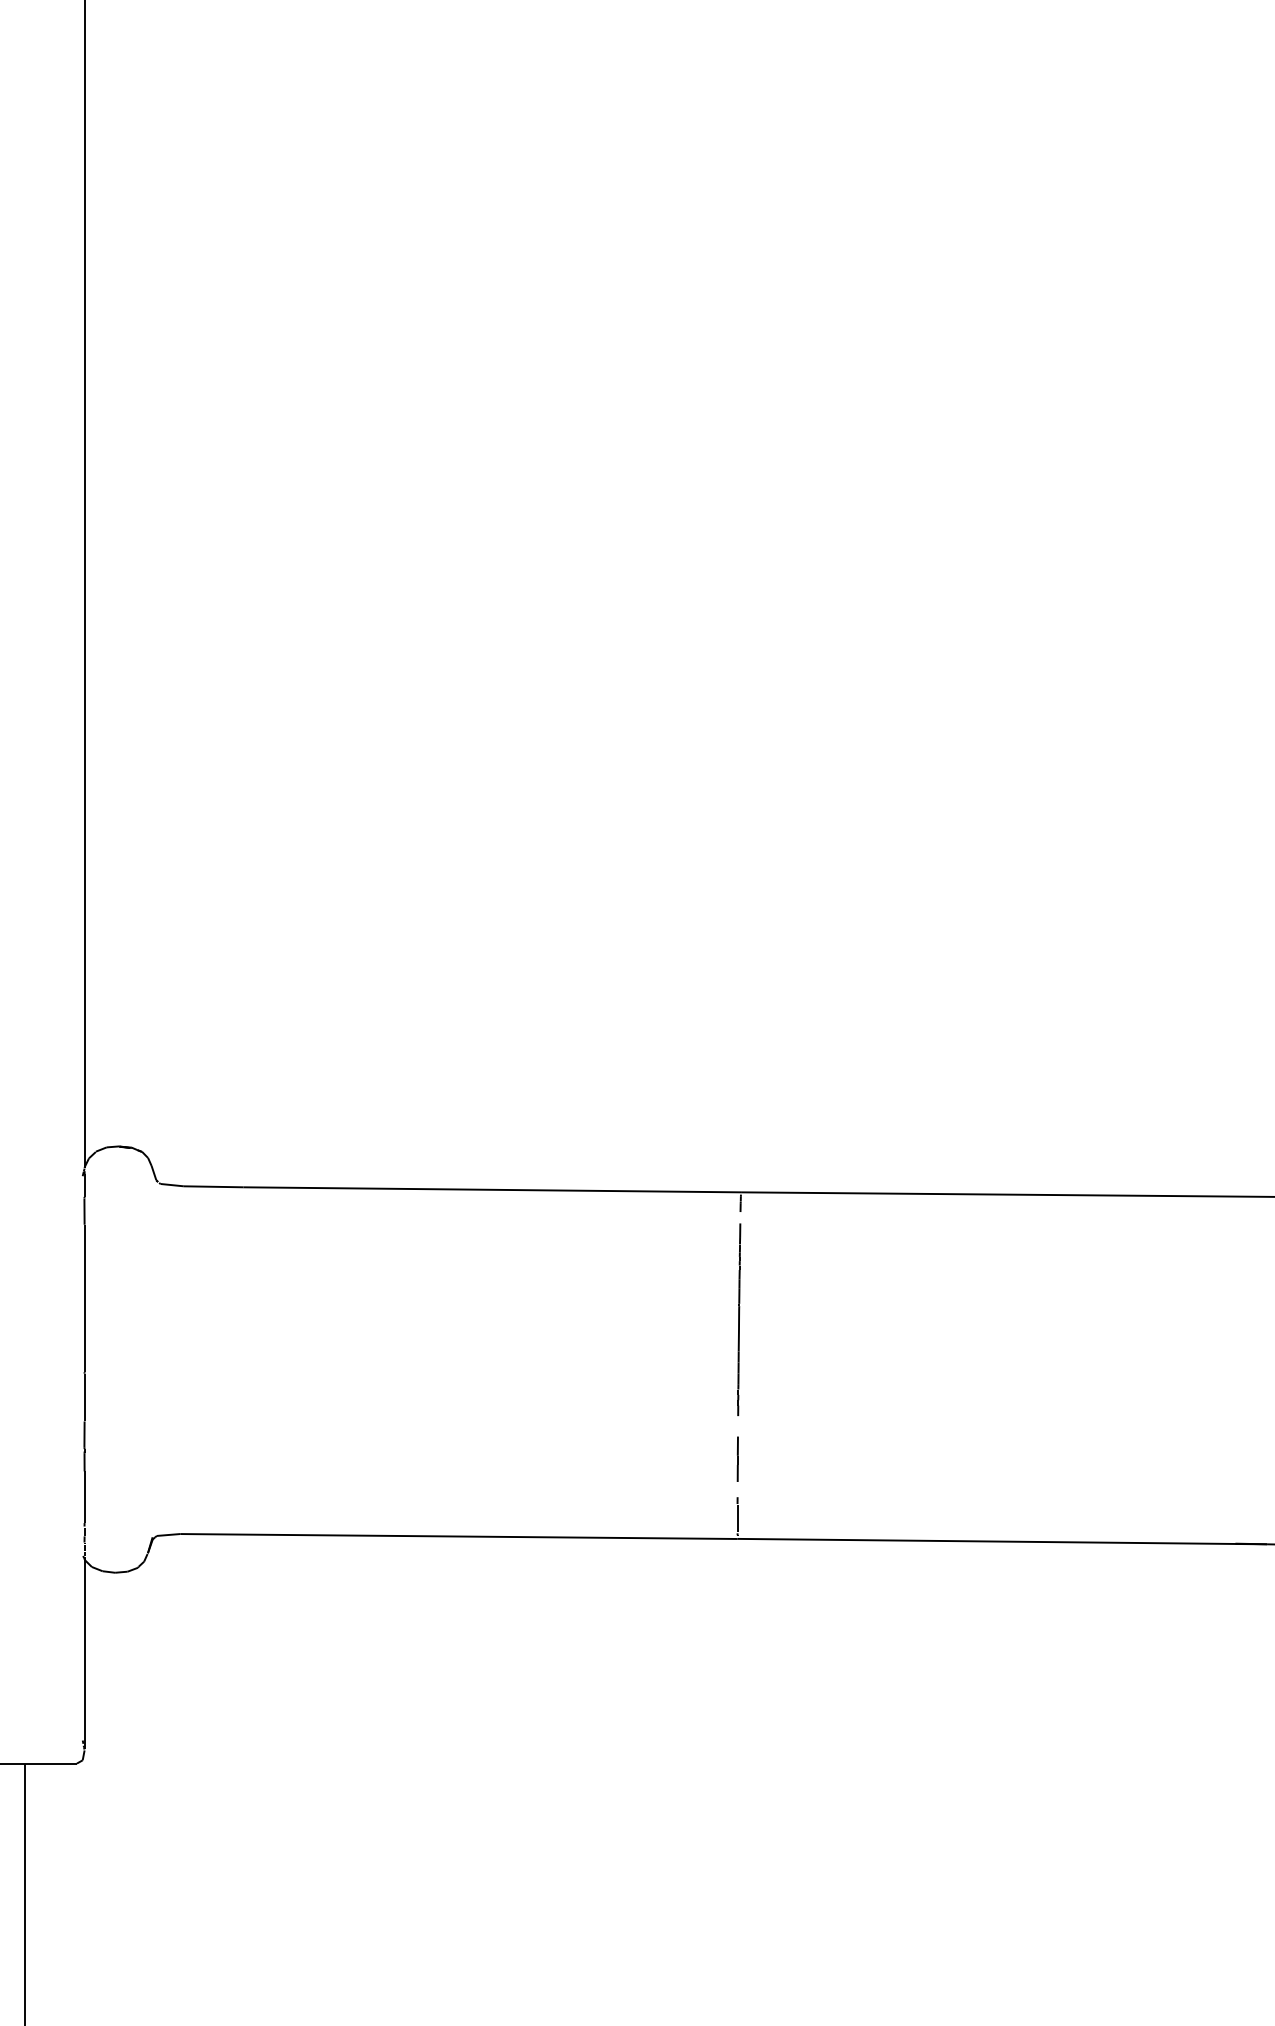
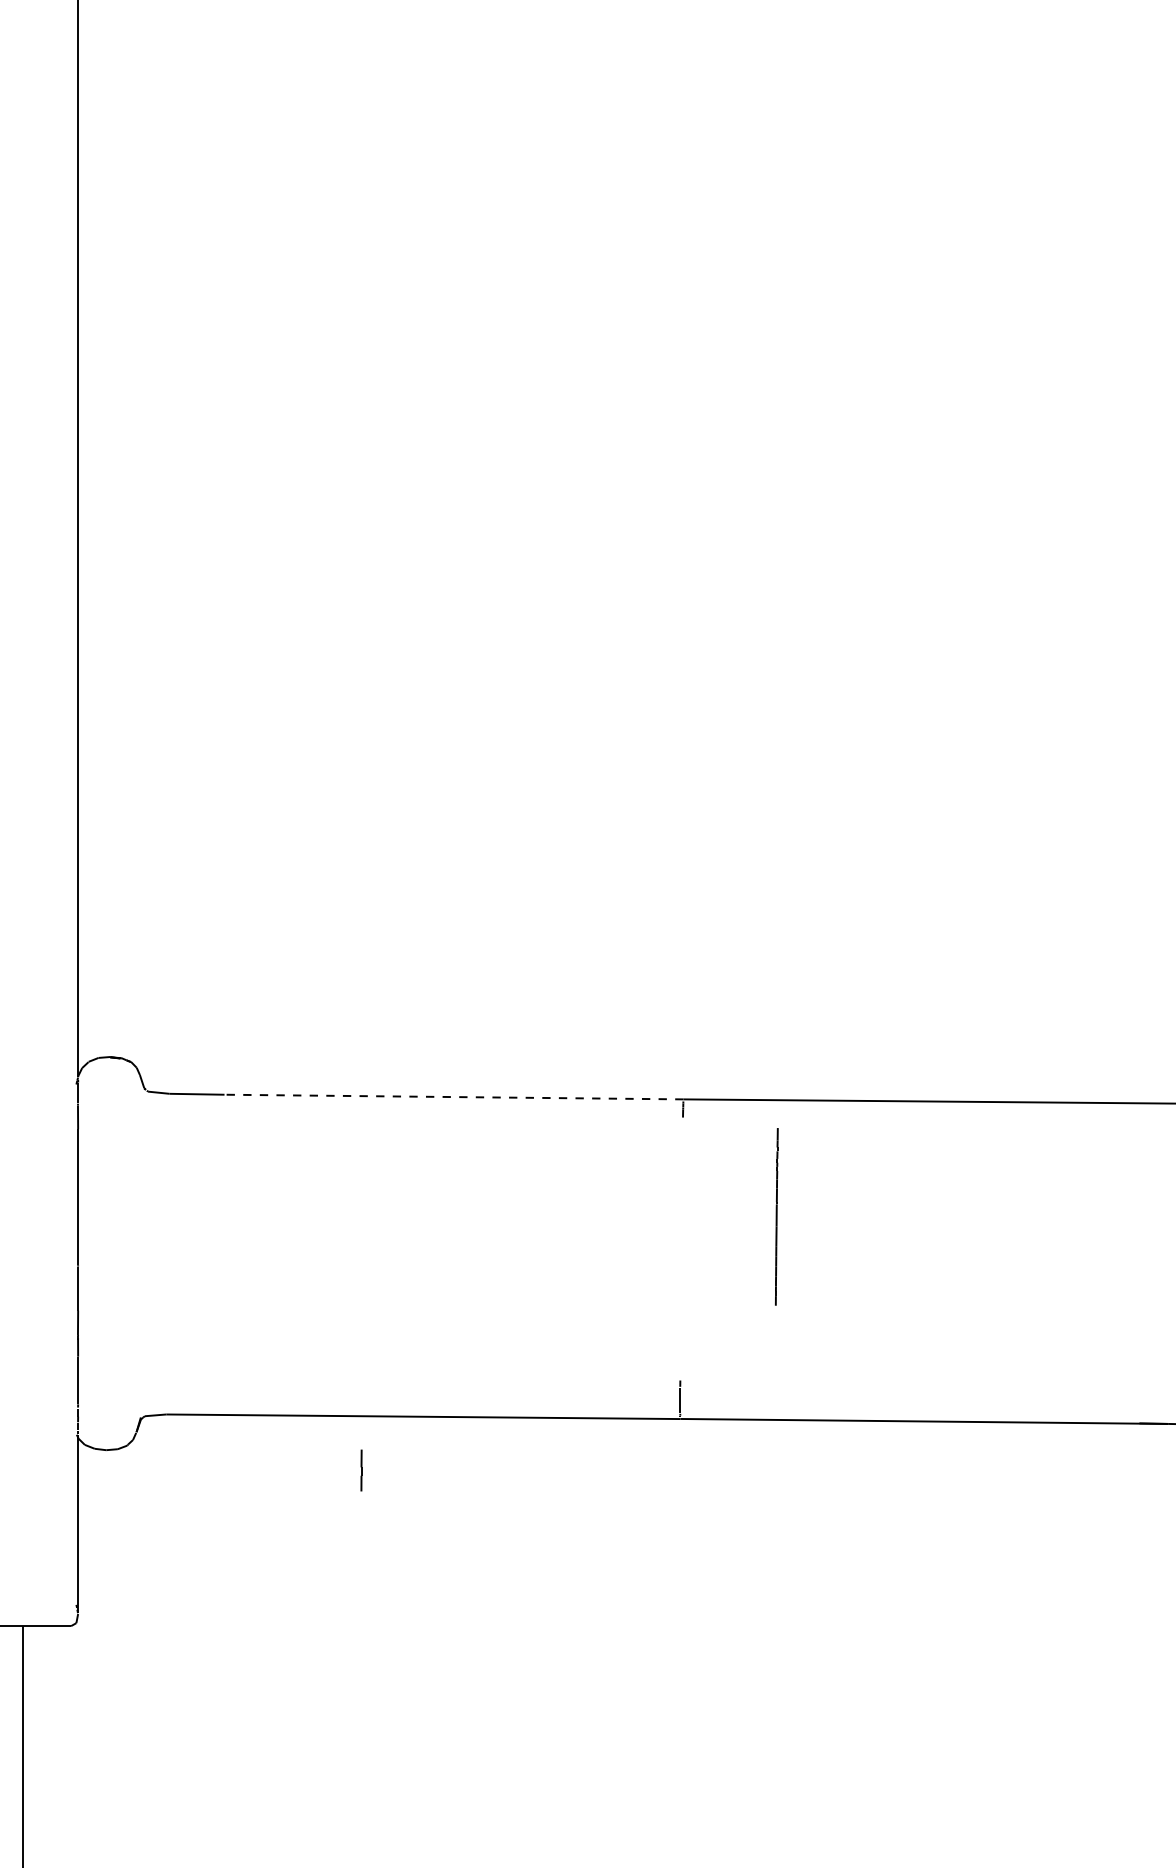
line: (492, 1190) -> (454, 1097), solid -> dashed
line: (738, 1319) -> (776, 1216), moved
line: (737, 1459) -> (361, 1470), moved

